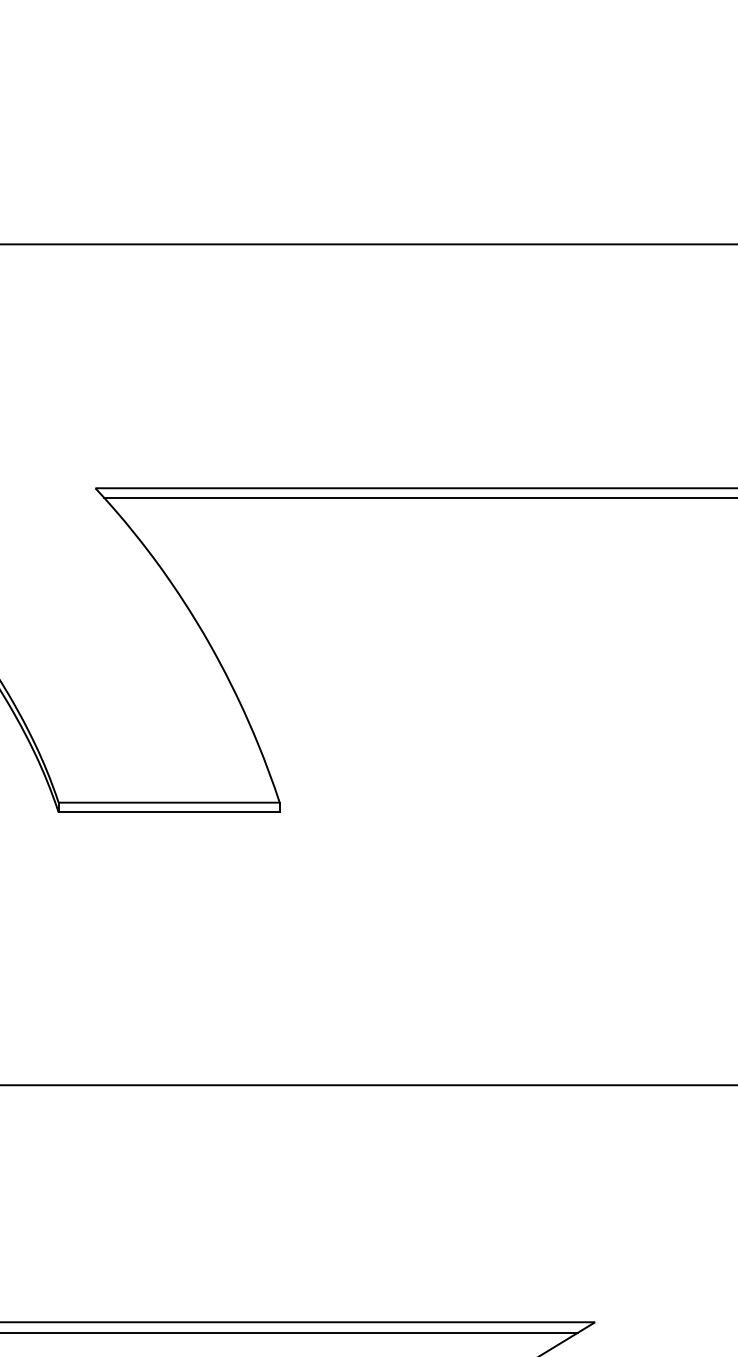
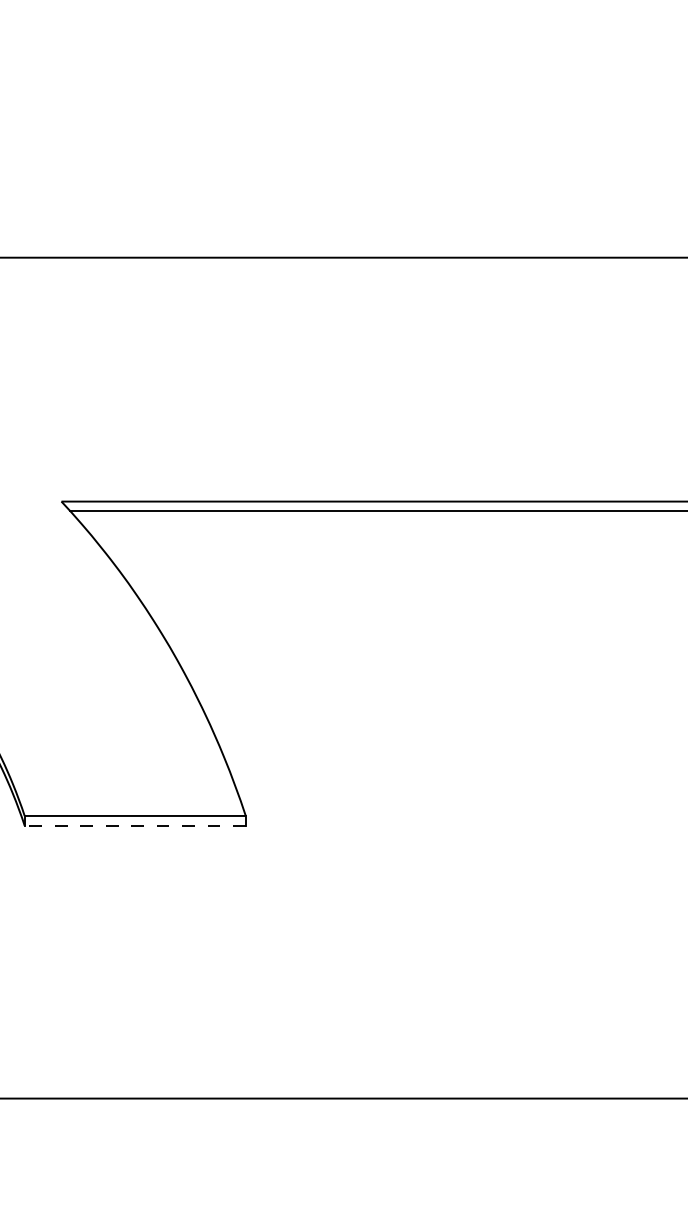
line: (169, 812) -> (135, 825), solid -> dashed

